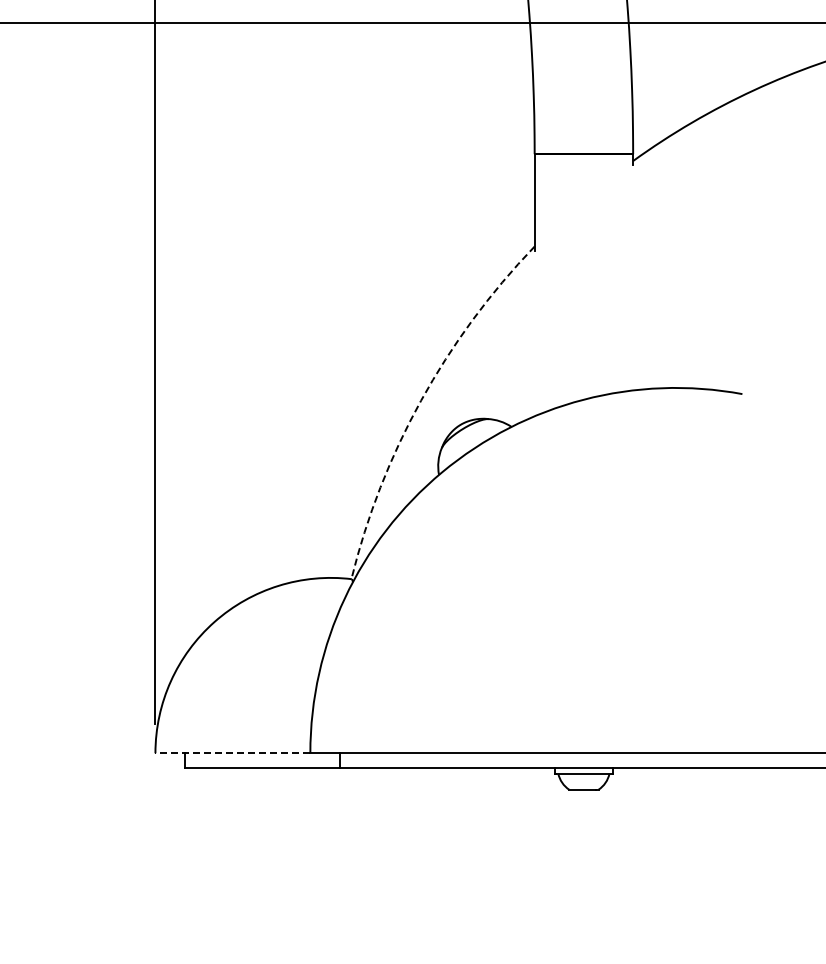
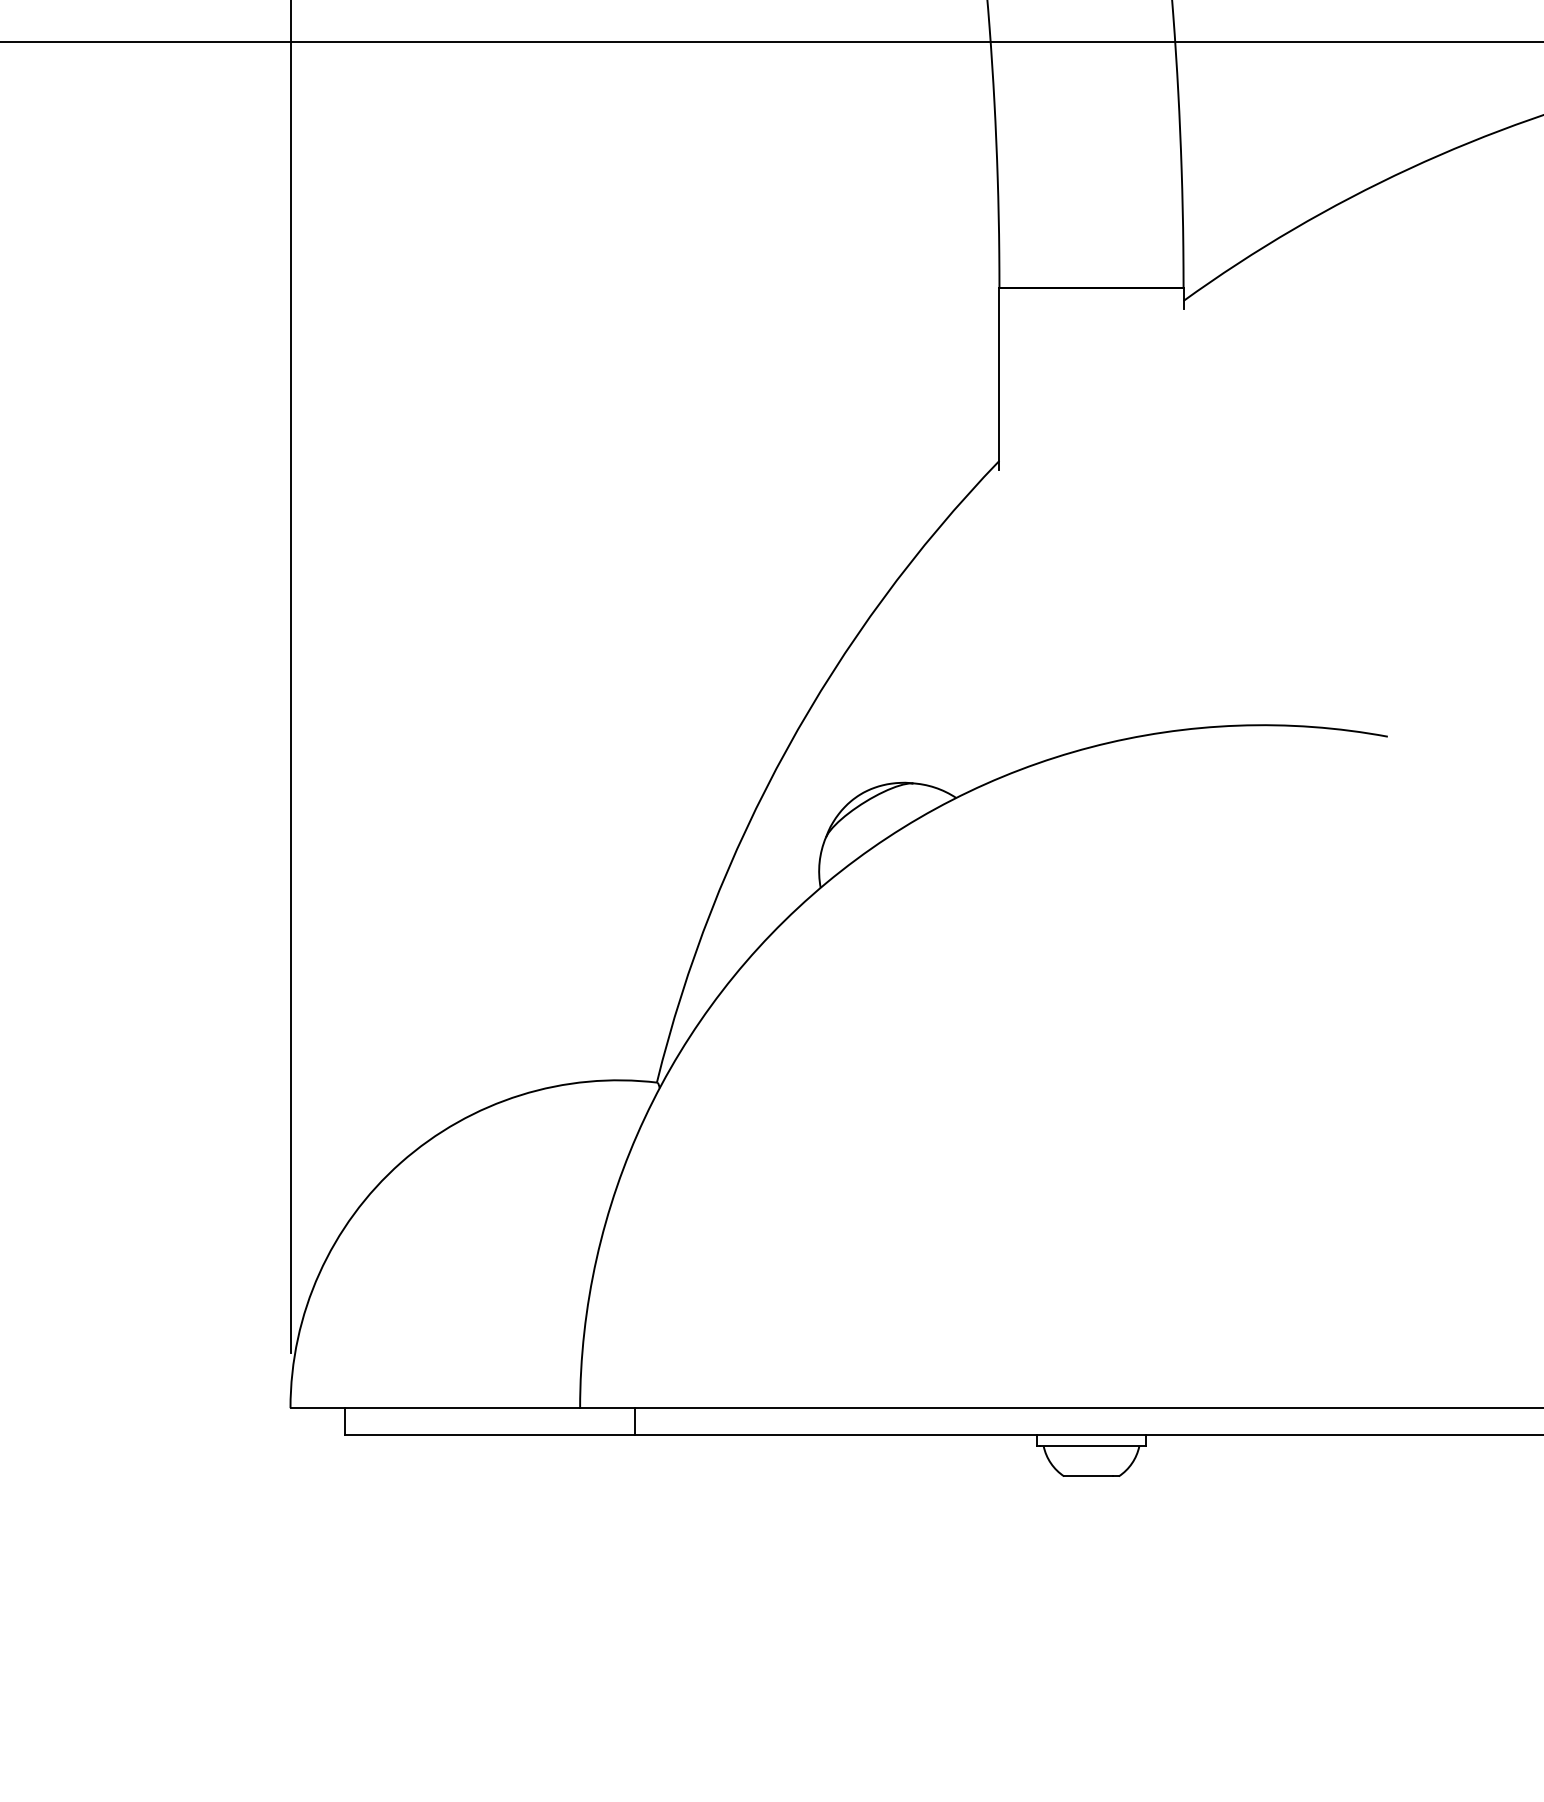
arc: (421, 400) -> (787, 748), dashed -> solid
line: (232, 753) -> (434, 1408), dashed -> solid

